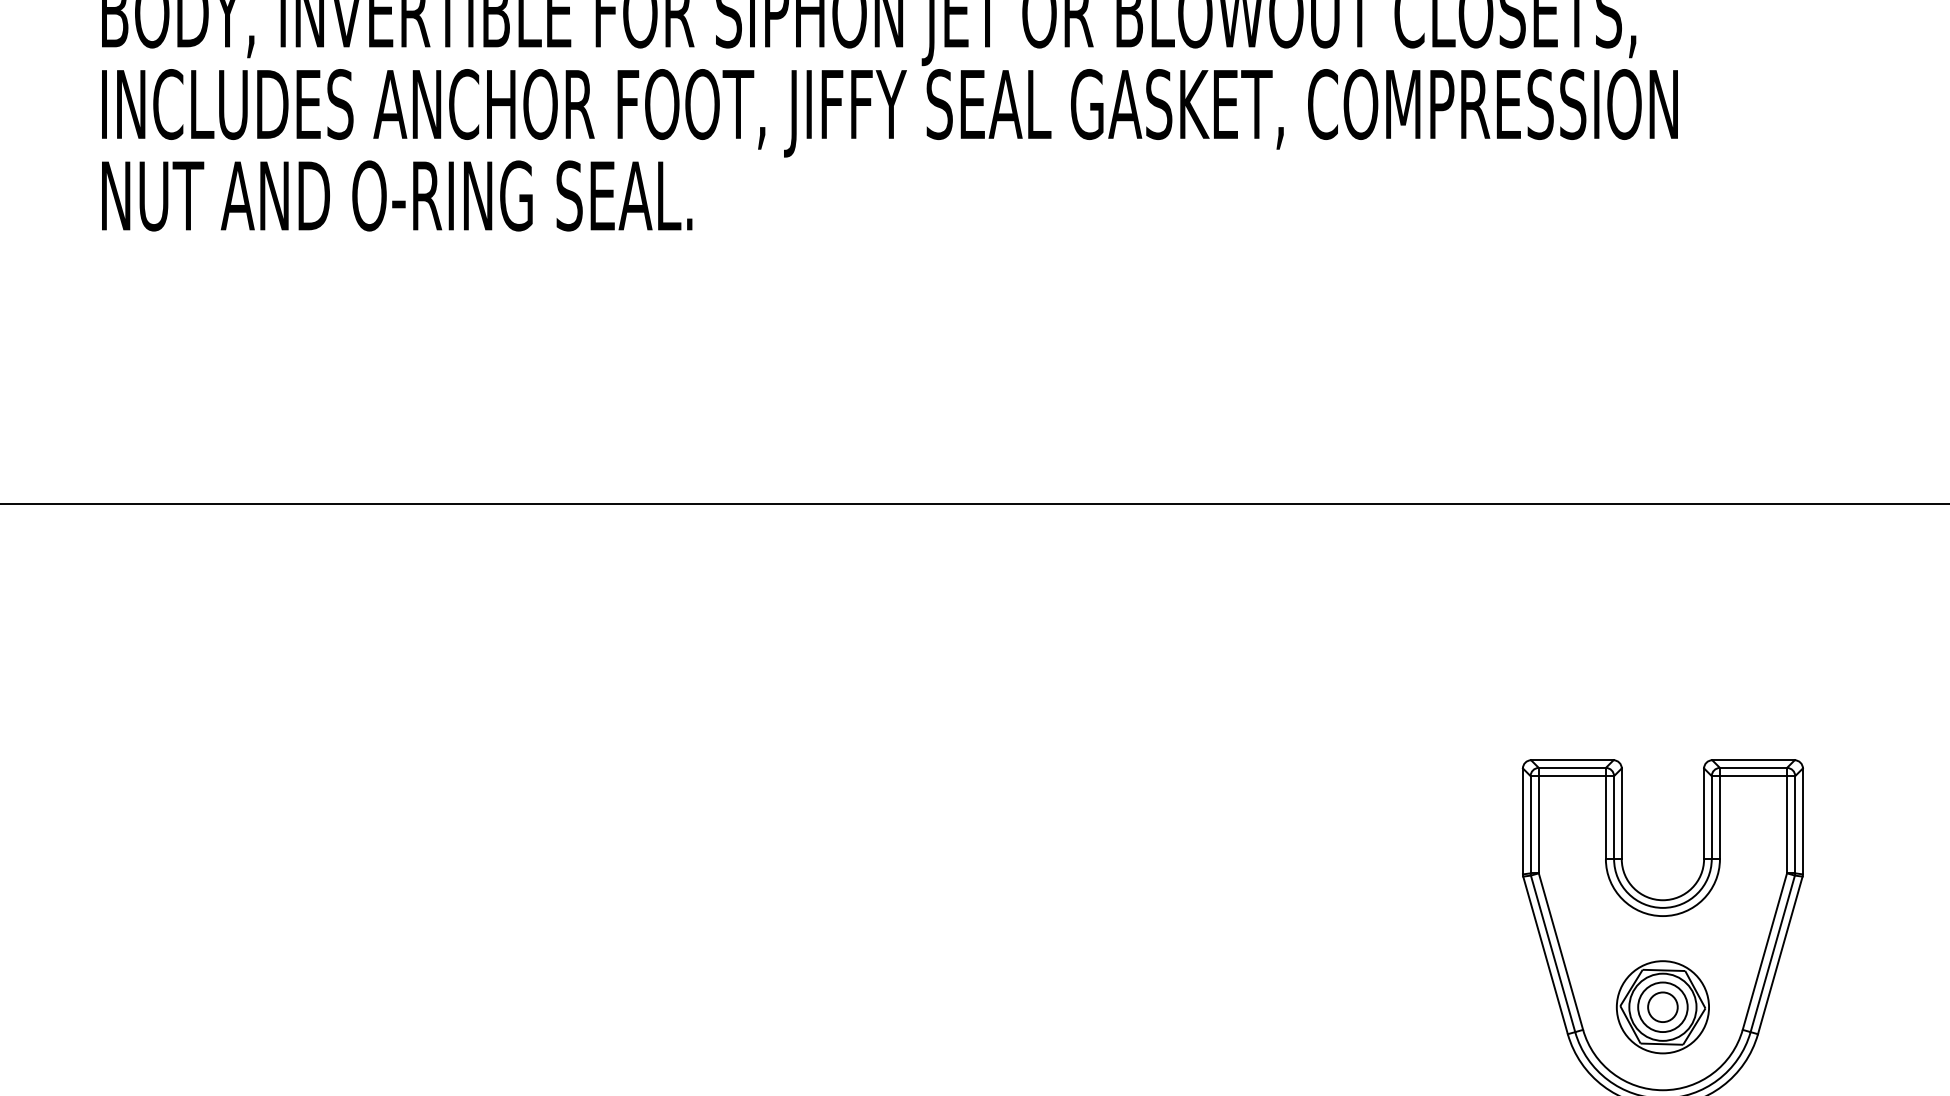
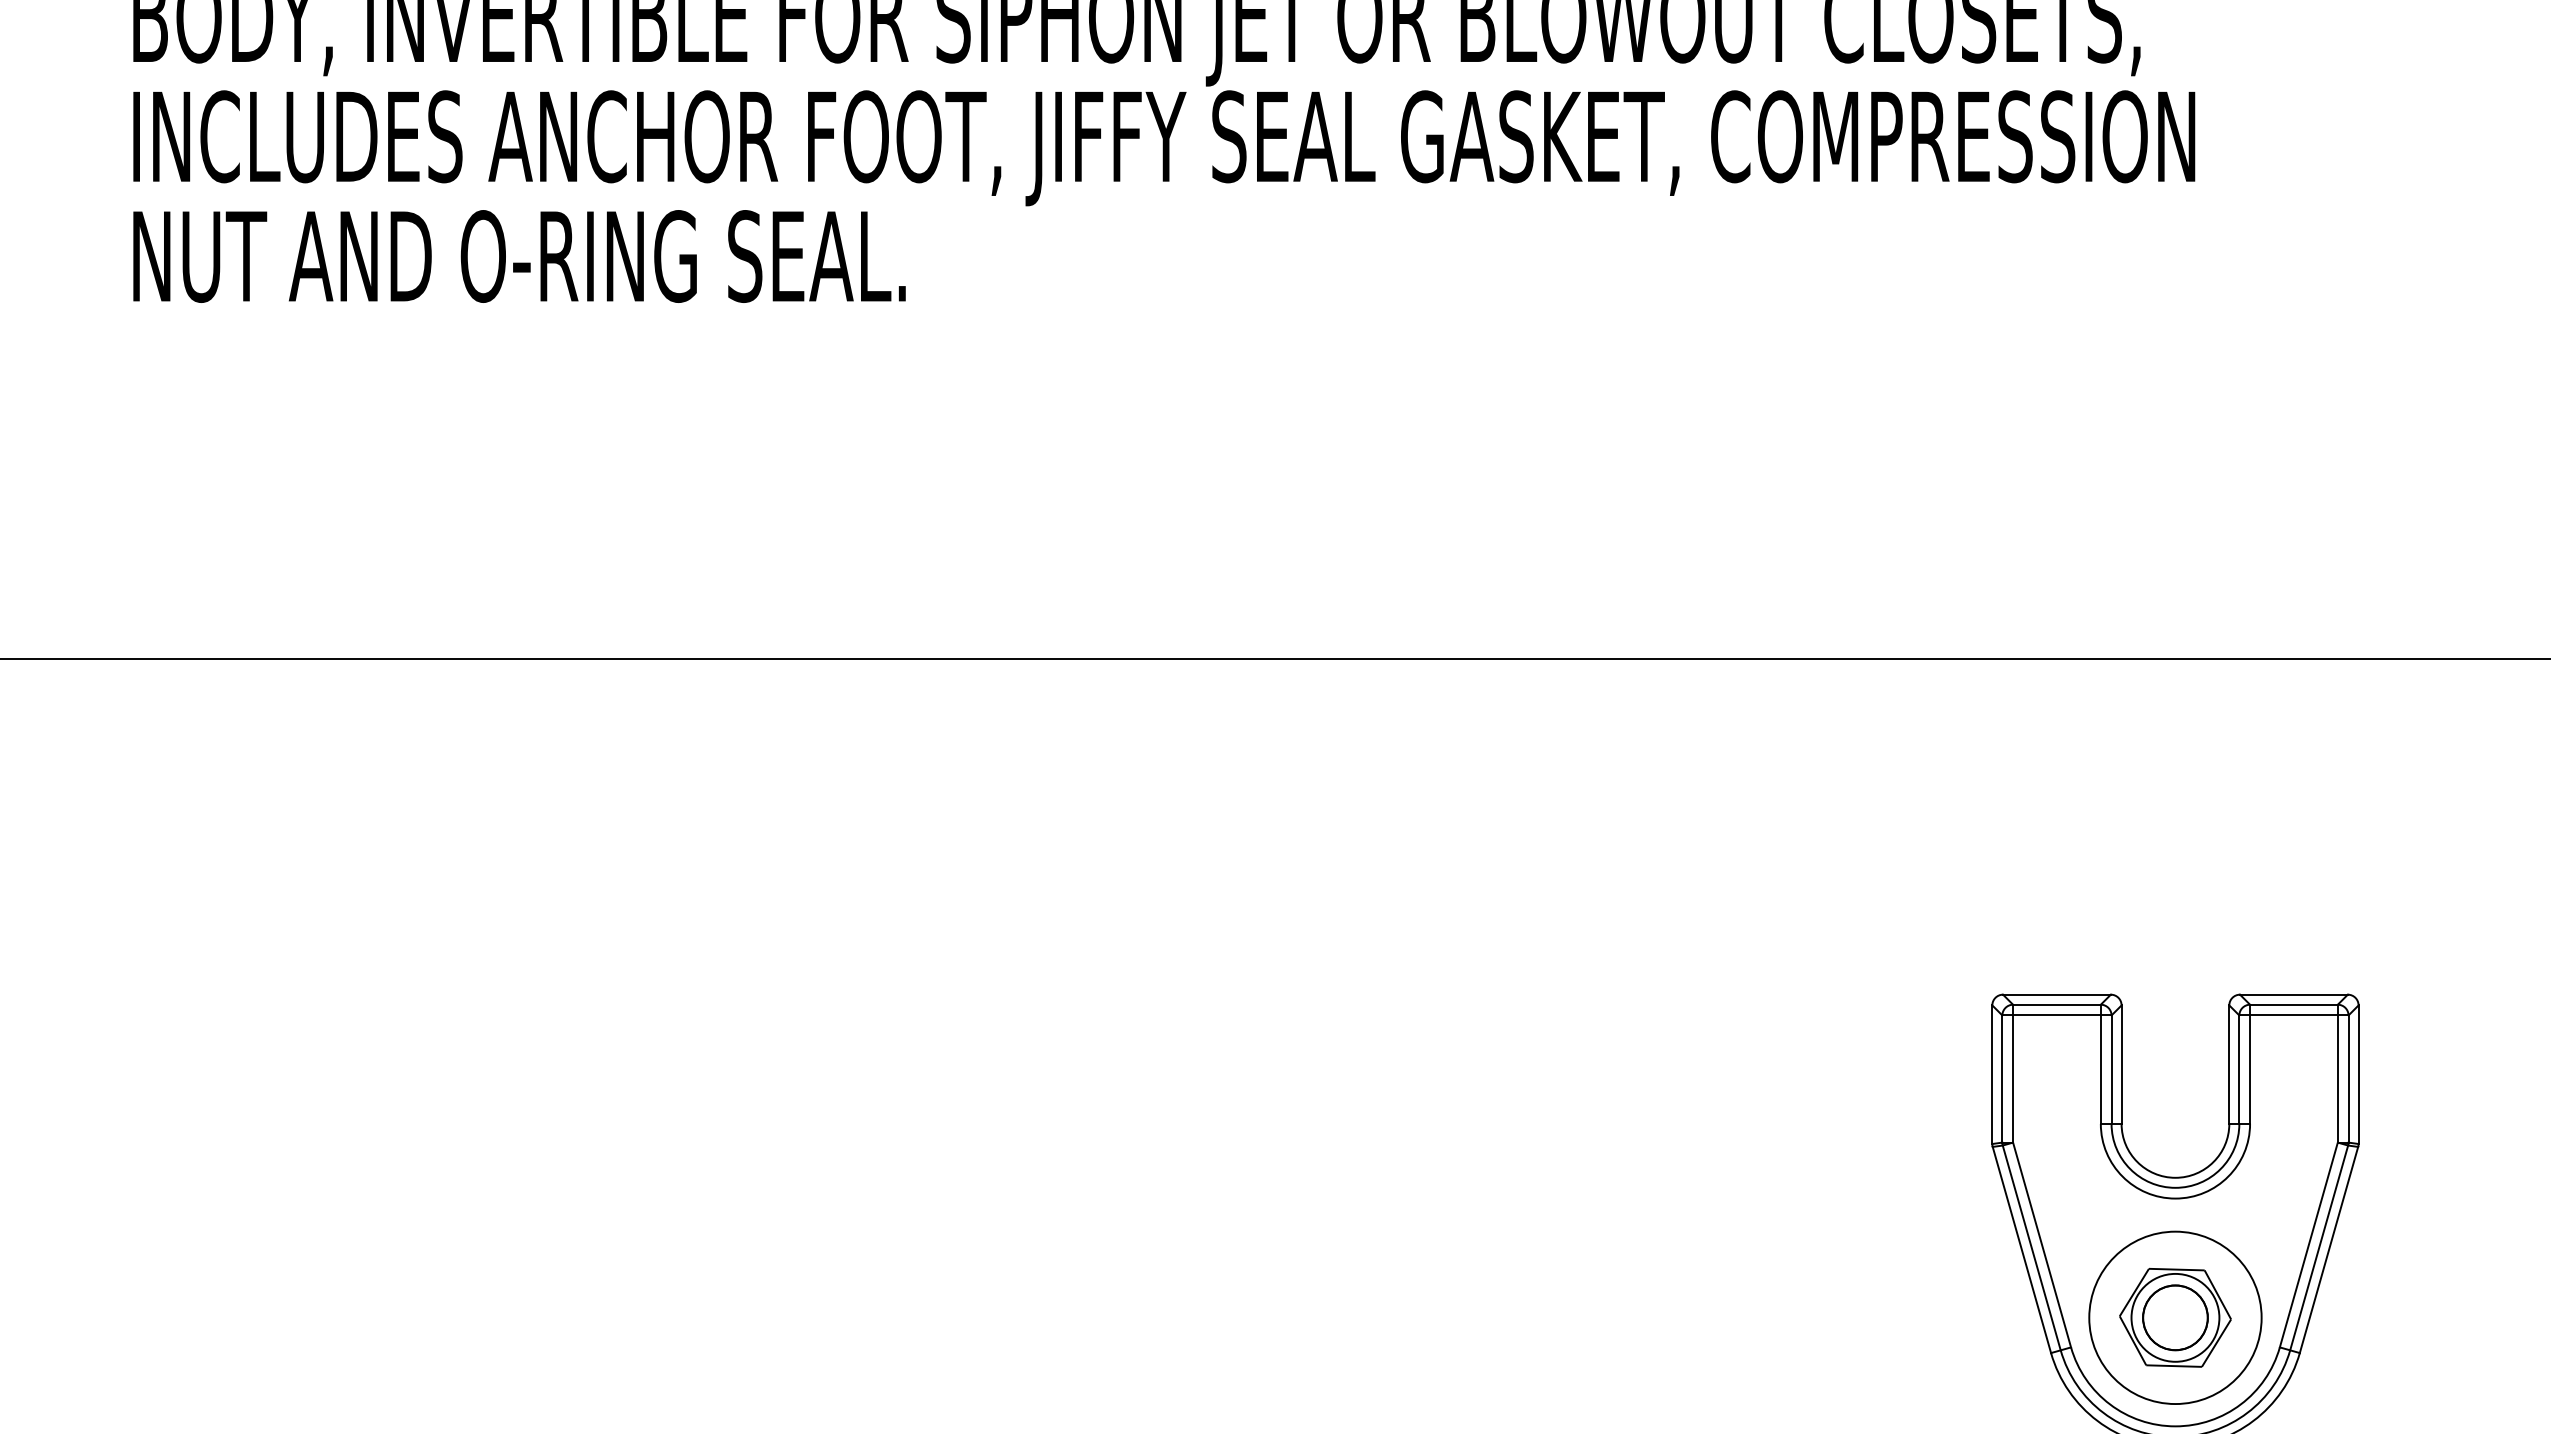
circle: (1662, 1007) -> (2175, 1317), size x1.43
circle: (1662, 1007) -> (2175, 1317), size x1.67

